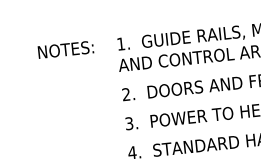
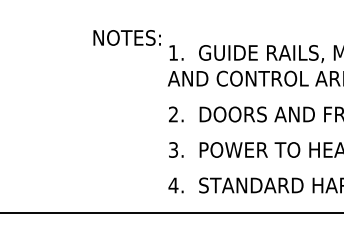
text: (65, 49) -> (126, 37), moved

